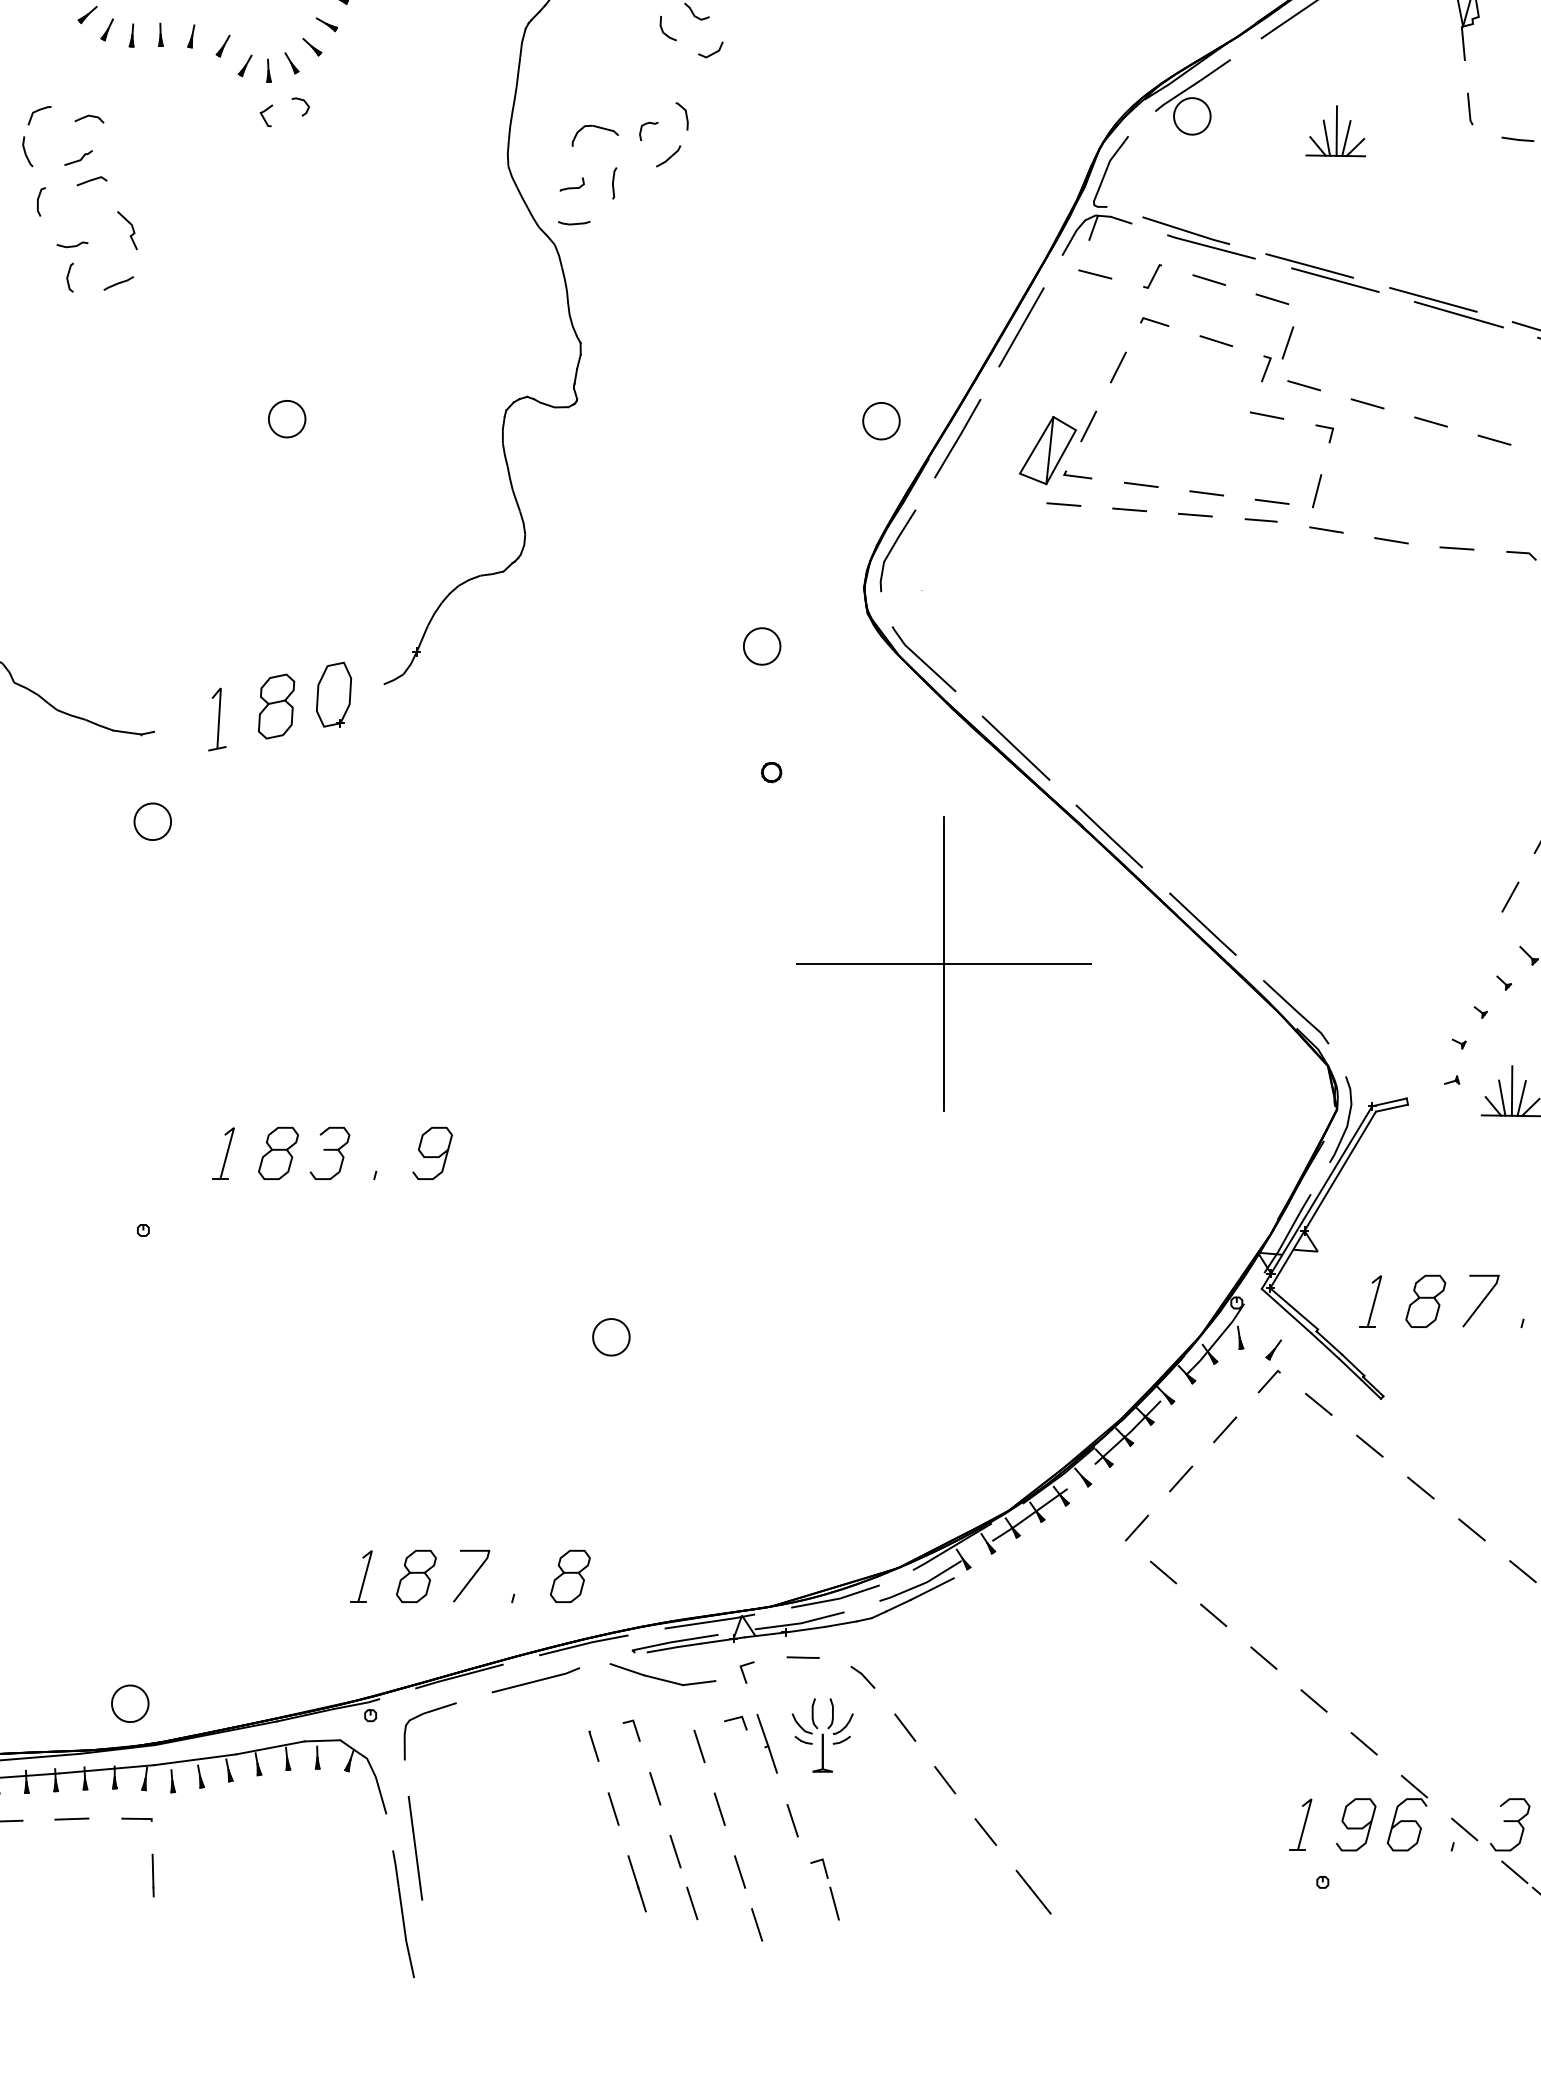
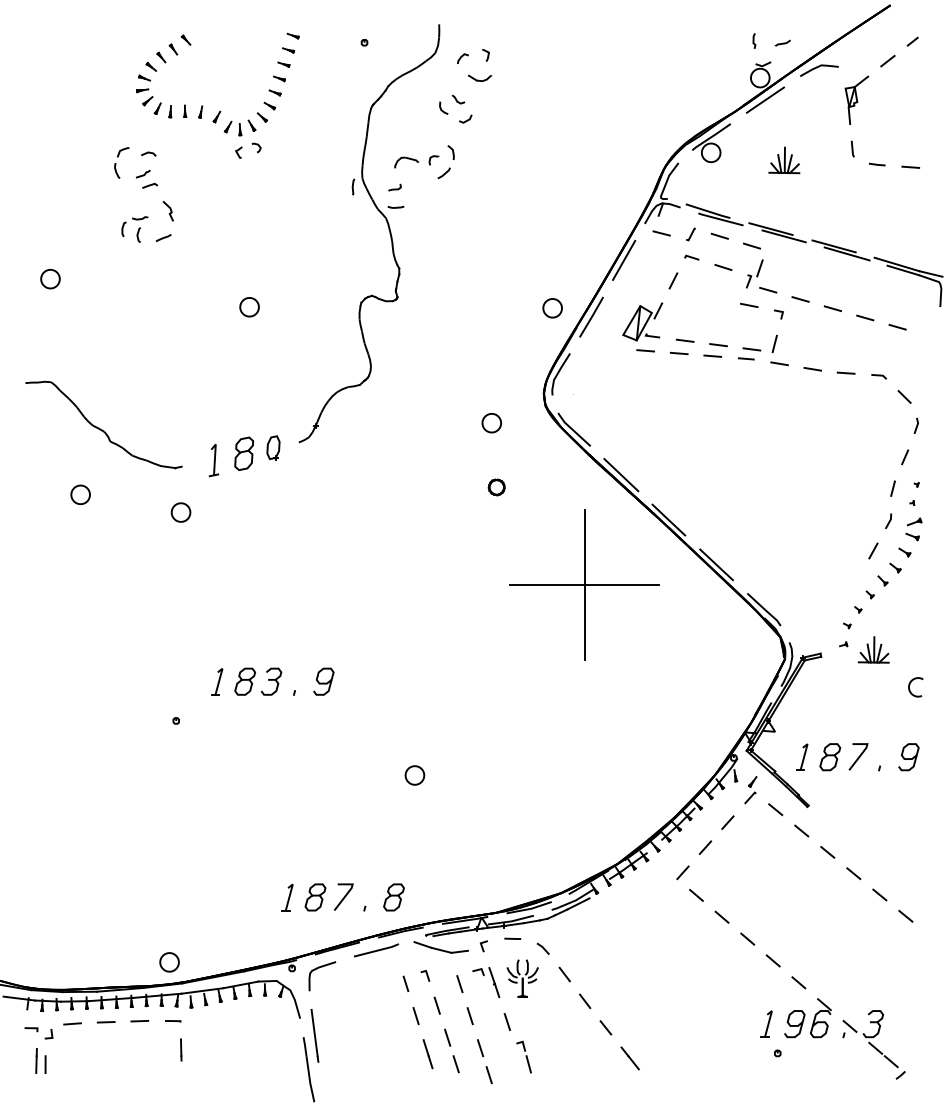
line: (614, 182) -> (353, 186), moved
line: (39, 201) -> (123, 229), moved
part: (334, 694) -> (273, 447), size x0.7
part: (771, 772) -> (496, 487), size x1.6

